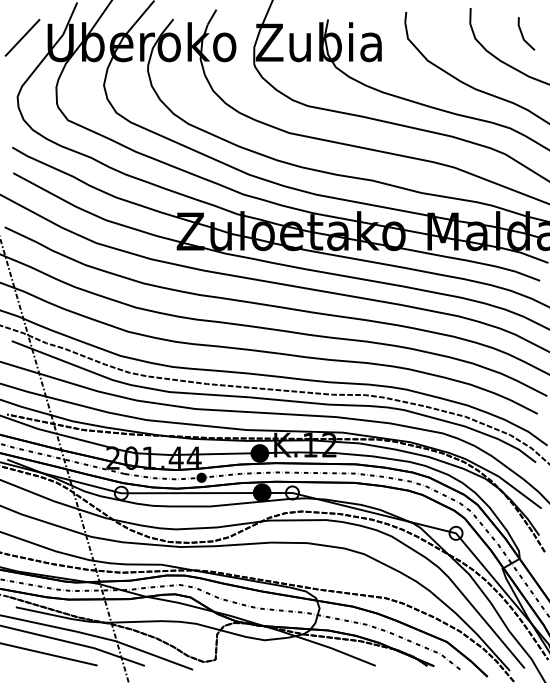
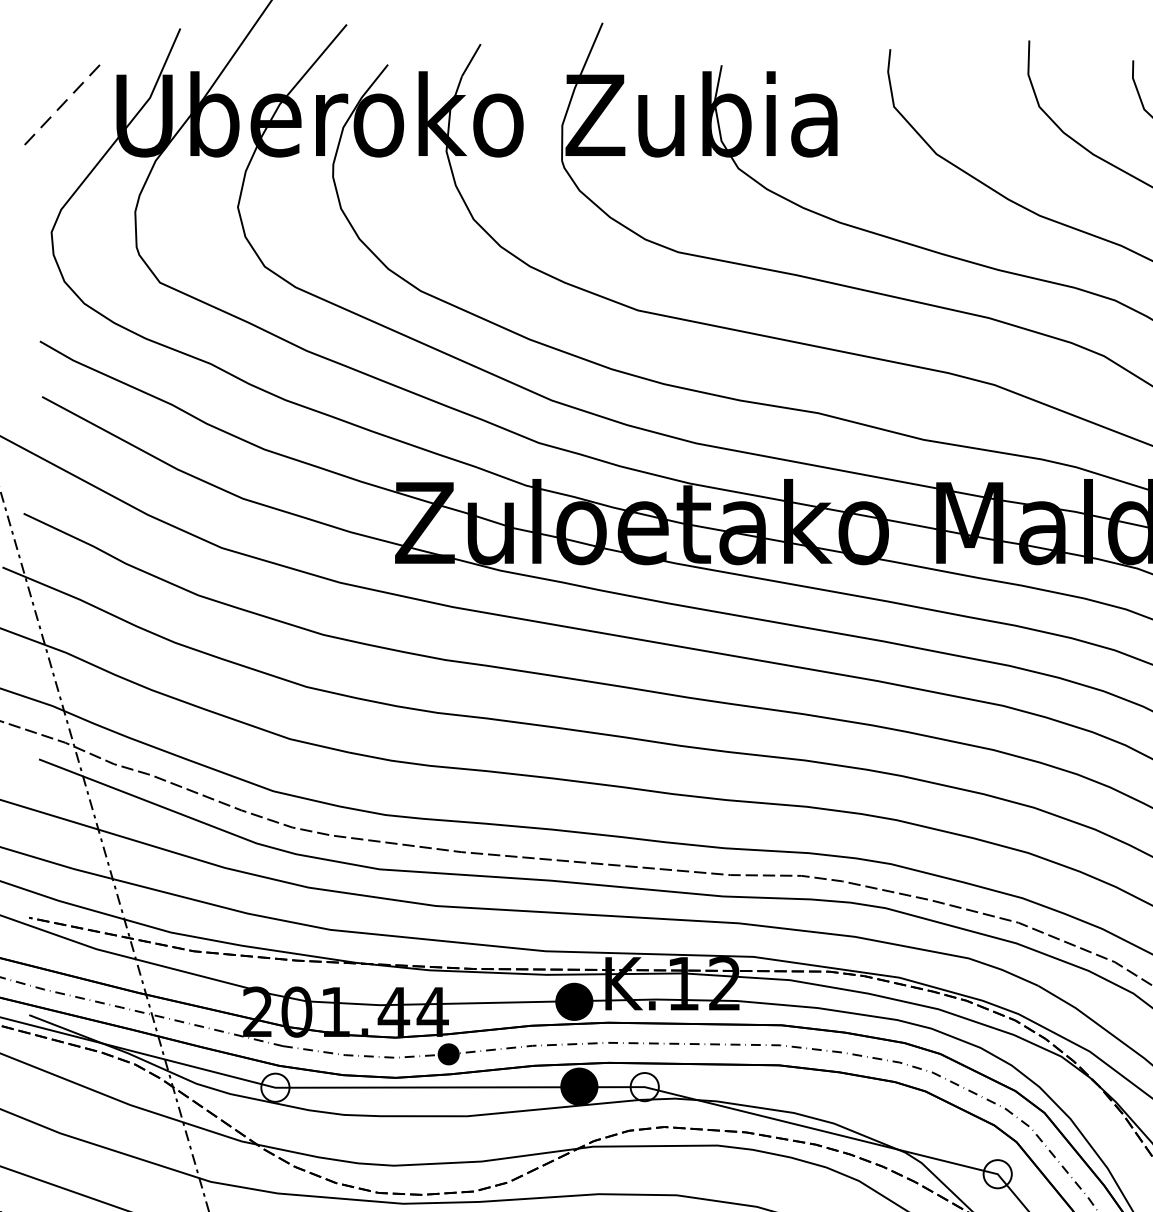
line: (22, 38) -> (62, 106), solid -> dashed

